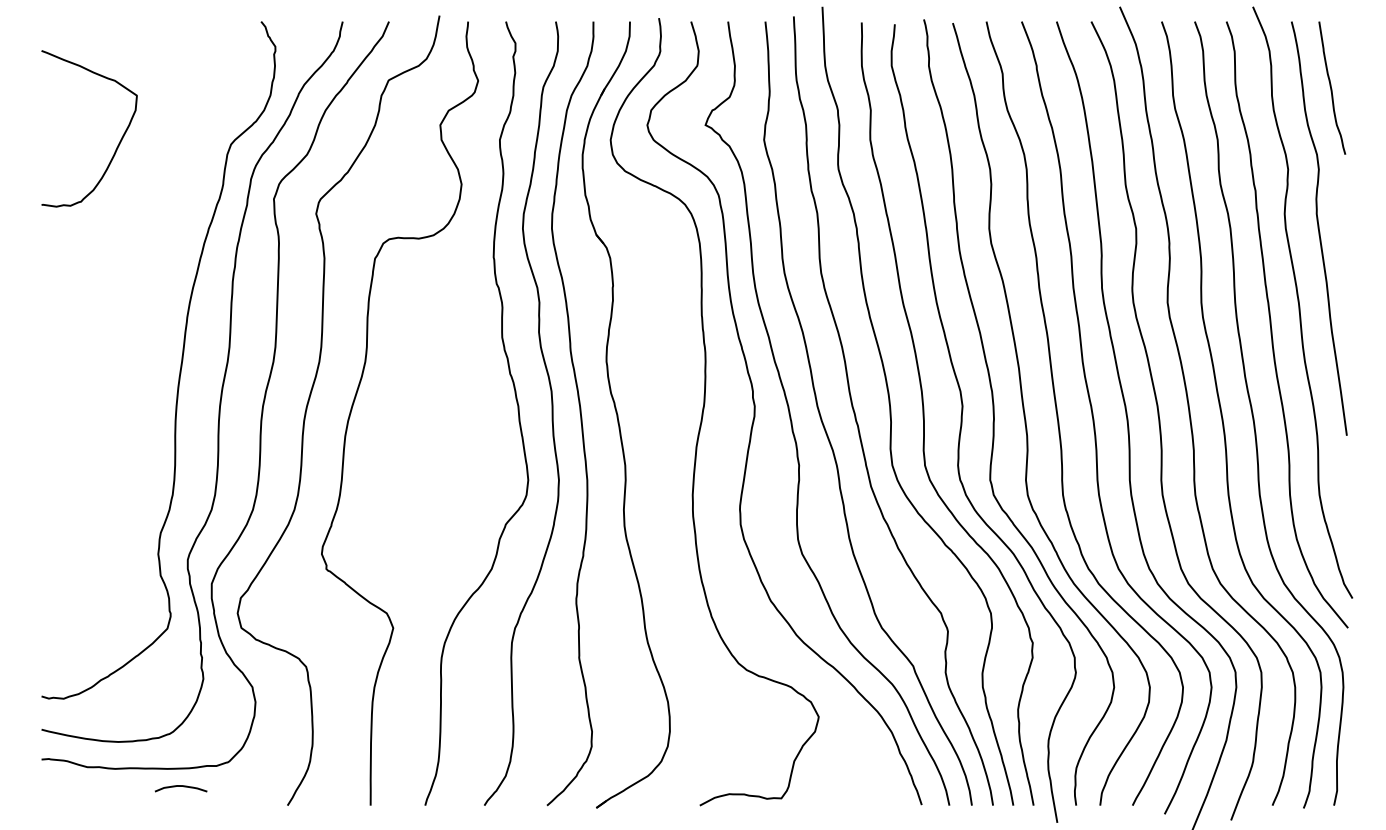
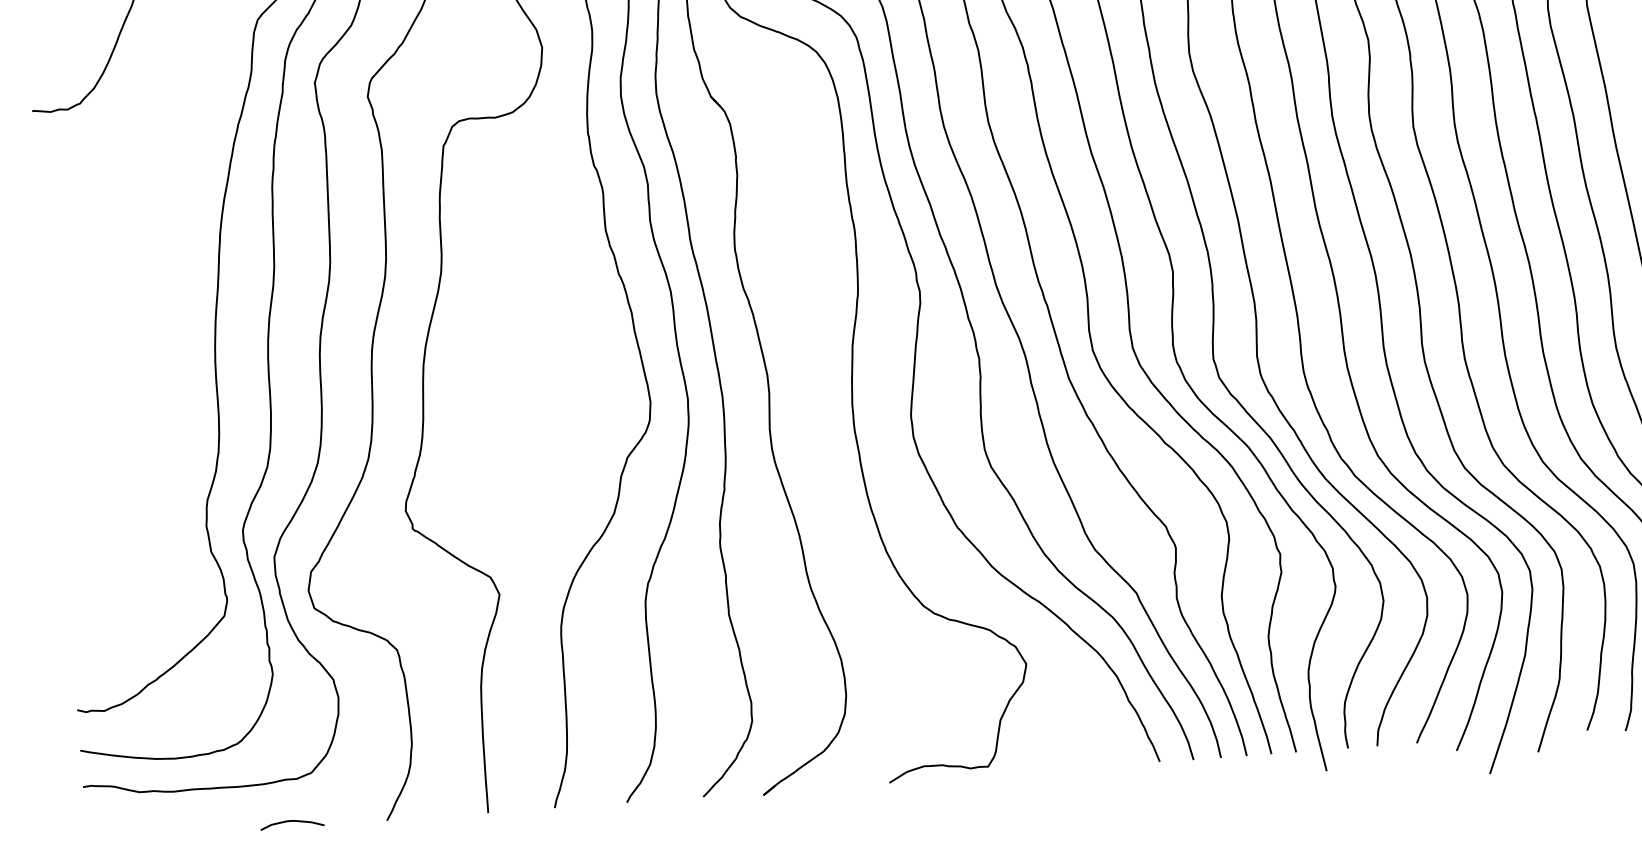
curve: (181, 786) -> (292, 821), moved

